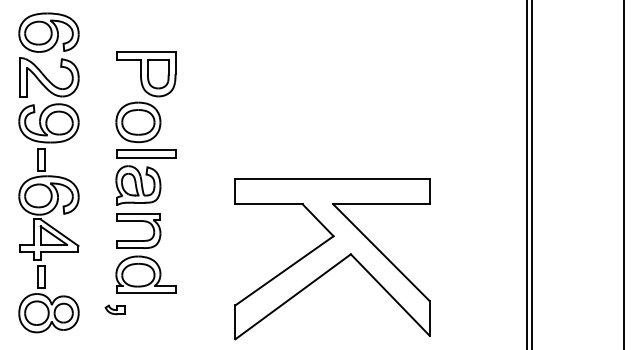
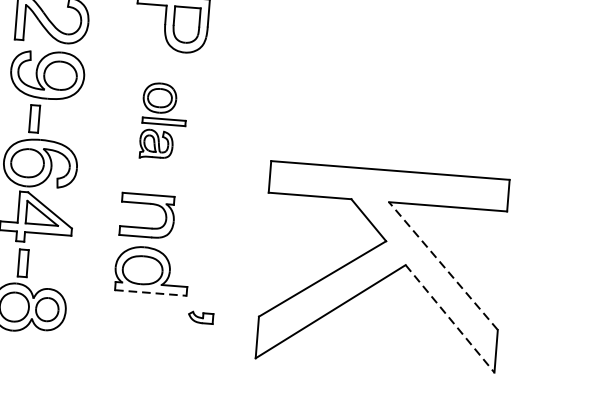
part: (145, 153) -> (163, 121), size x0.6
line: (381, 252) -> (443, 265), solid -> dashed
line: (146, 293) -> (150, 293), solid -> dashed
line: (390, 294) -> (450, 318), solid -> dashed
part: (114, 309) -> (199, 317), moved

